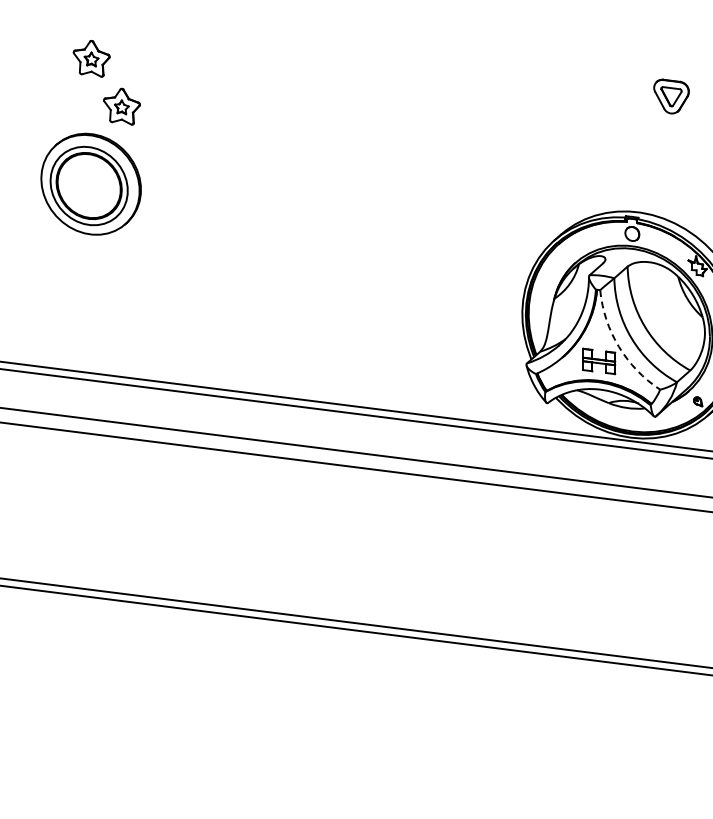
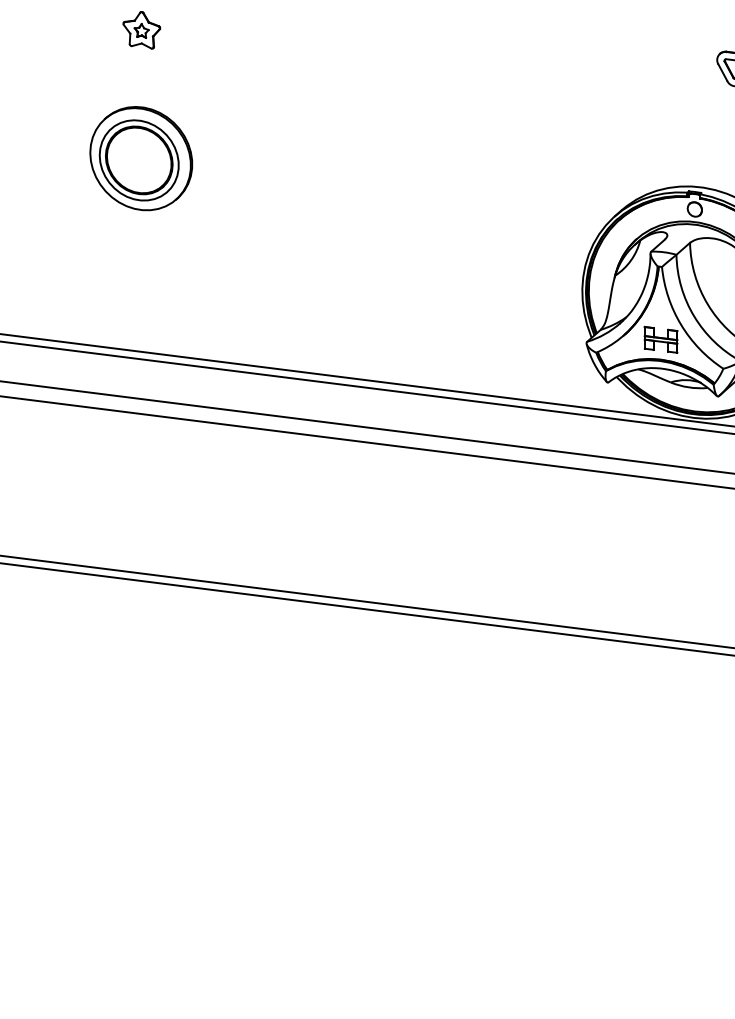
part: (121, 106) -> (172, 79), removed
arc: (619, 346) -> (681, 324), dashed -> solid

